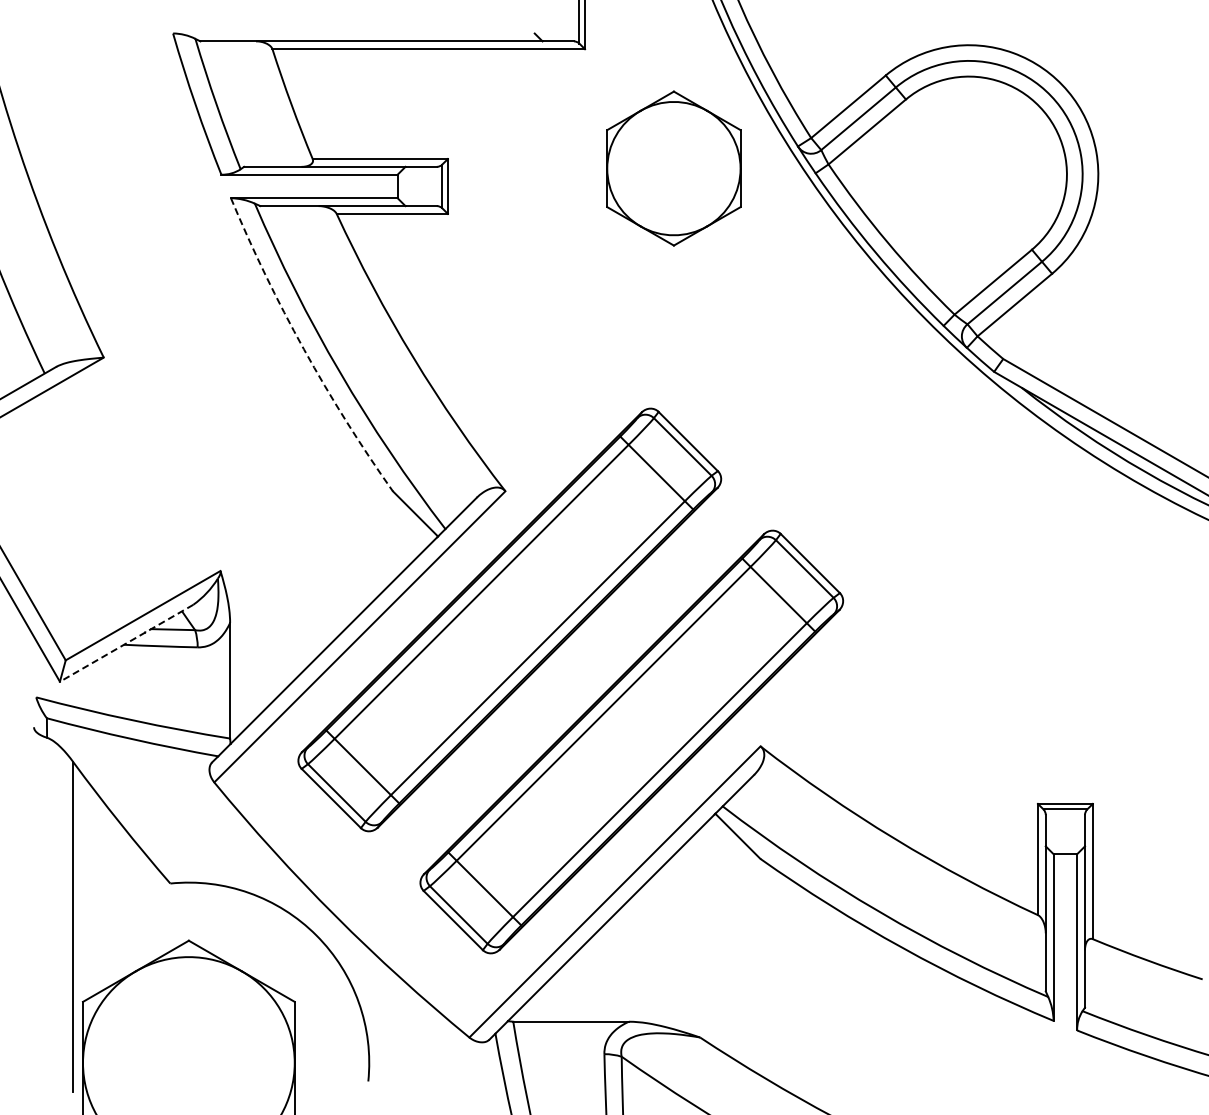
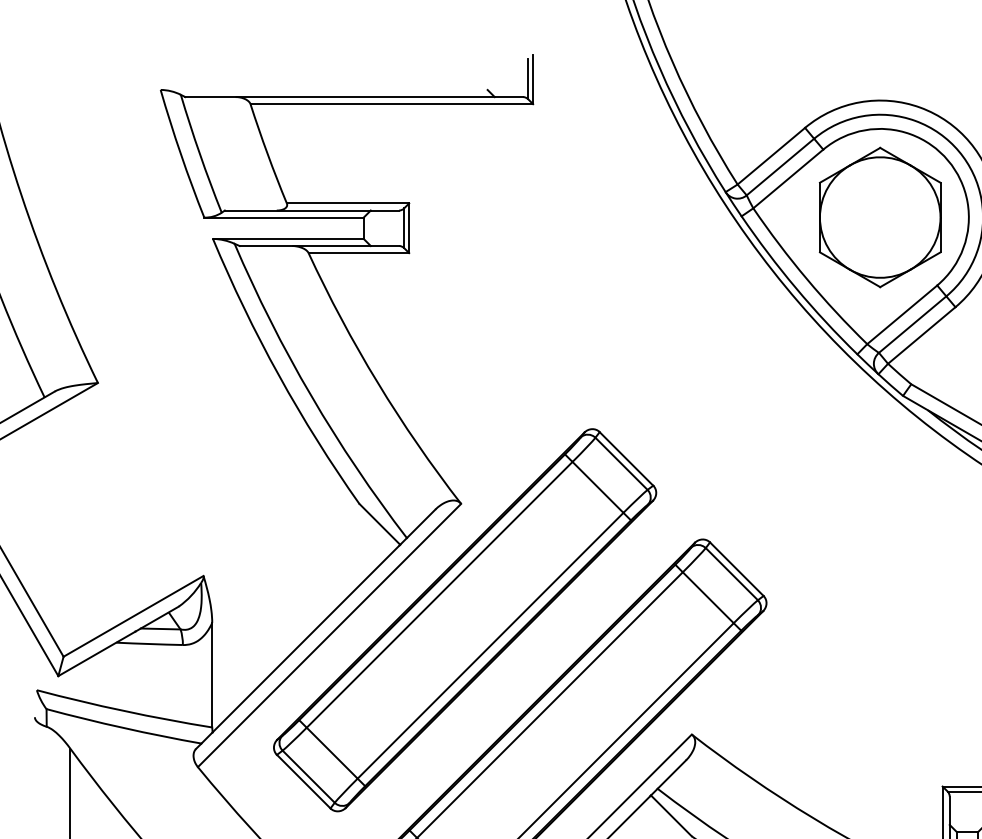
part: (673, 168) -> (879, 217), moved
arc: (303, 349) -> (278, 375), dashed -> solid
line: (126, 643) -> (118, 641), dashed -> solid

